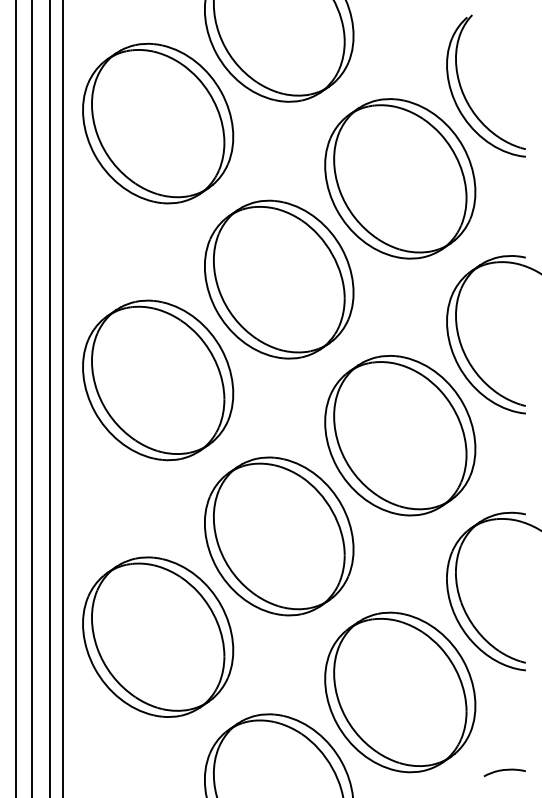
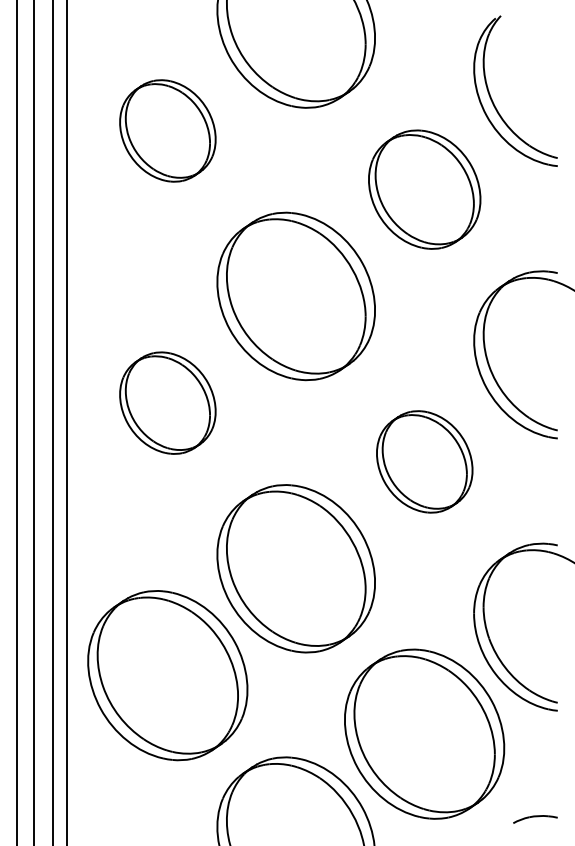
part: (157, 123) -> (167, 130), size x0.6
part: (400, 178) -> (424, 189), size x0.7
part: (157, 379) -> (167, 402), size x0.6
part: (400, 435) -> (424, 461), size x0.6

